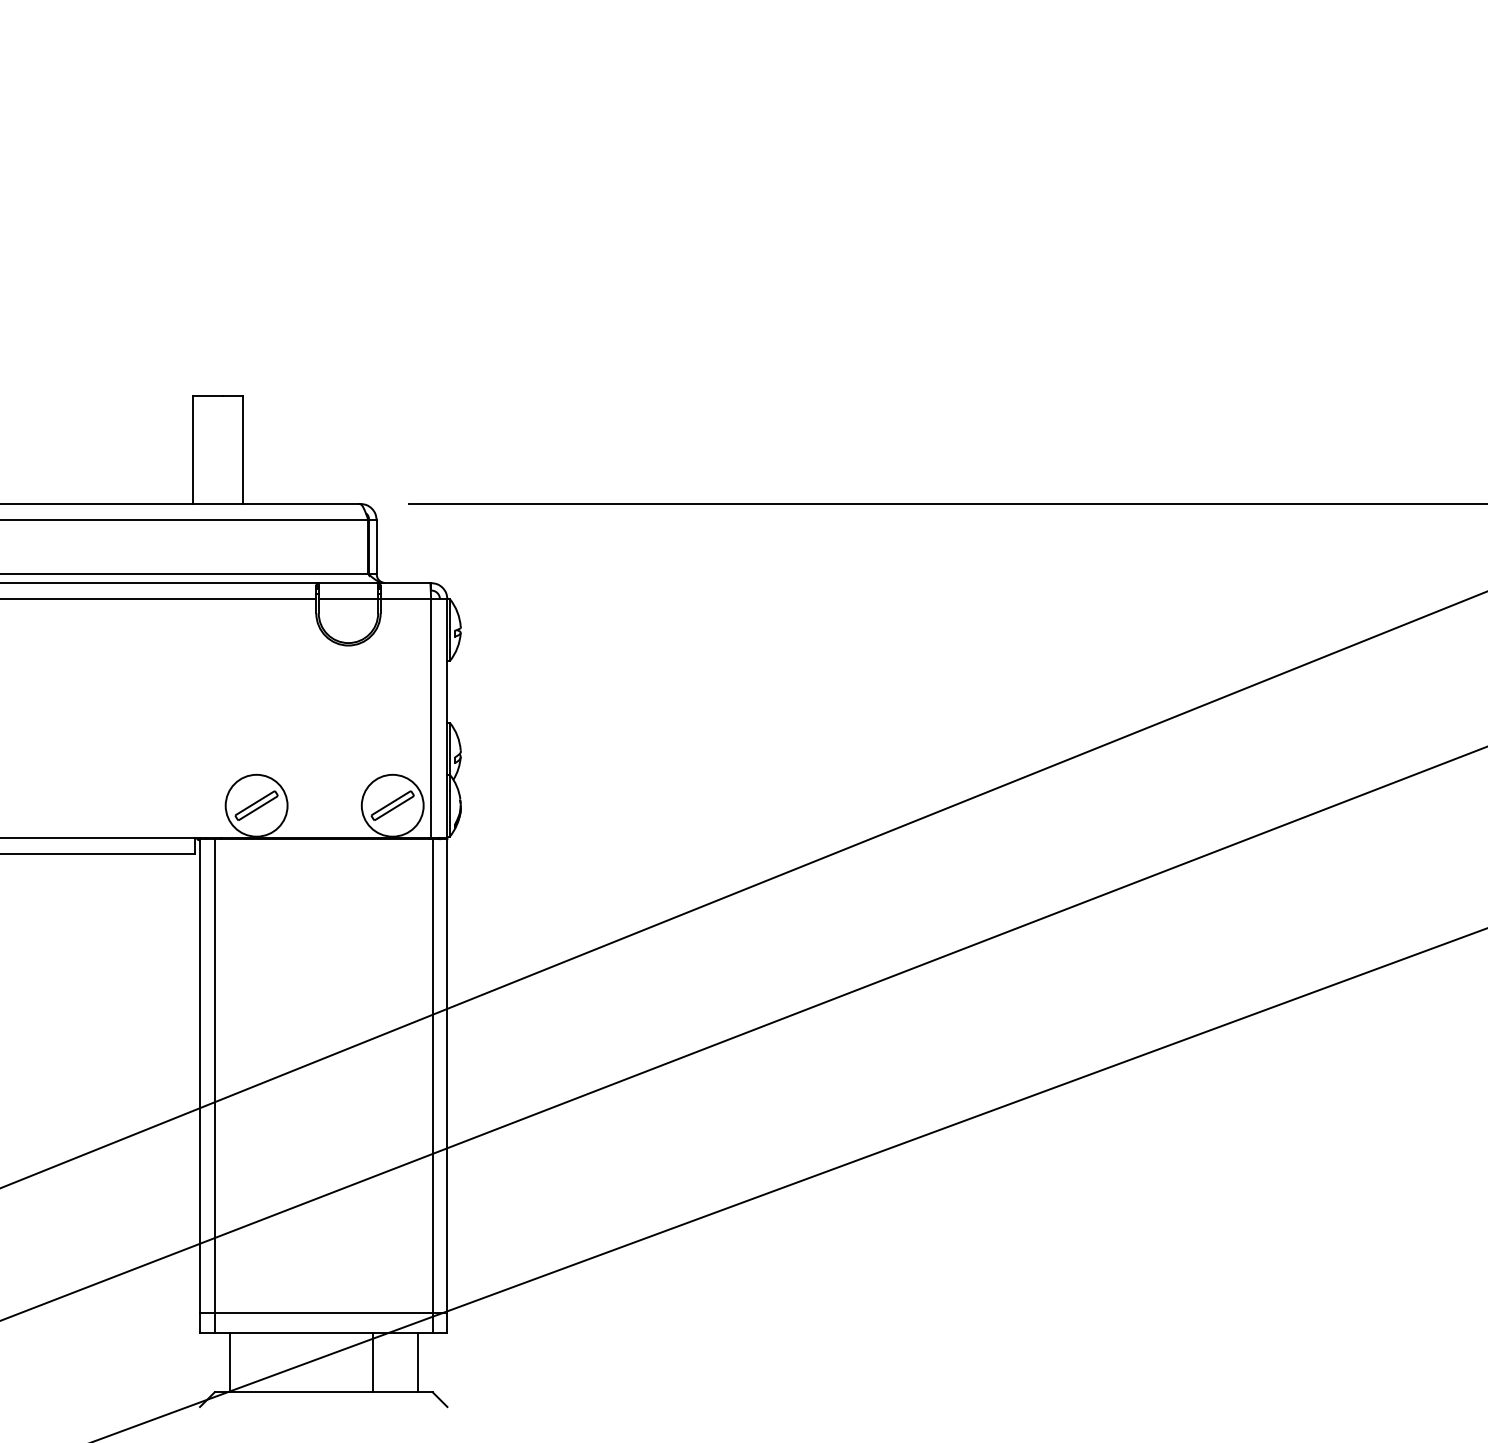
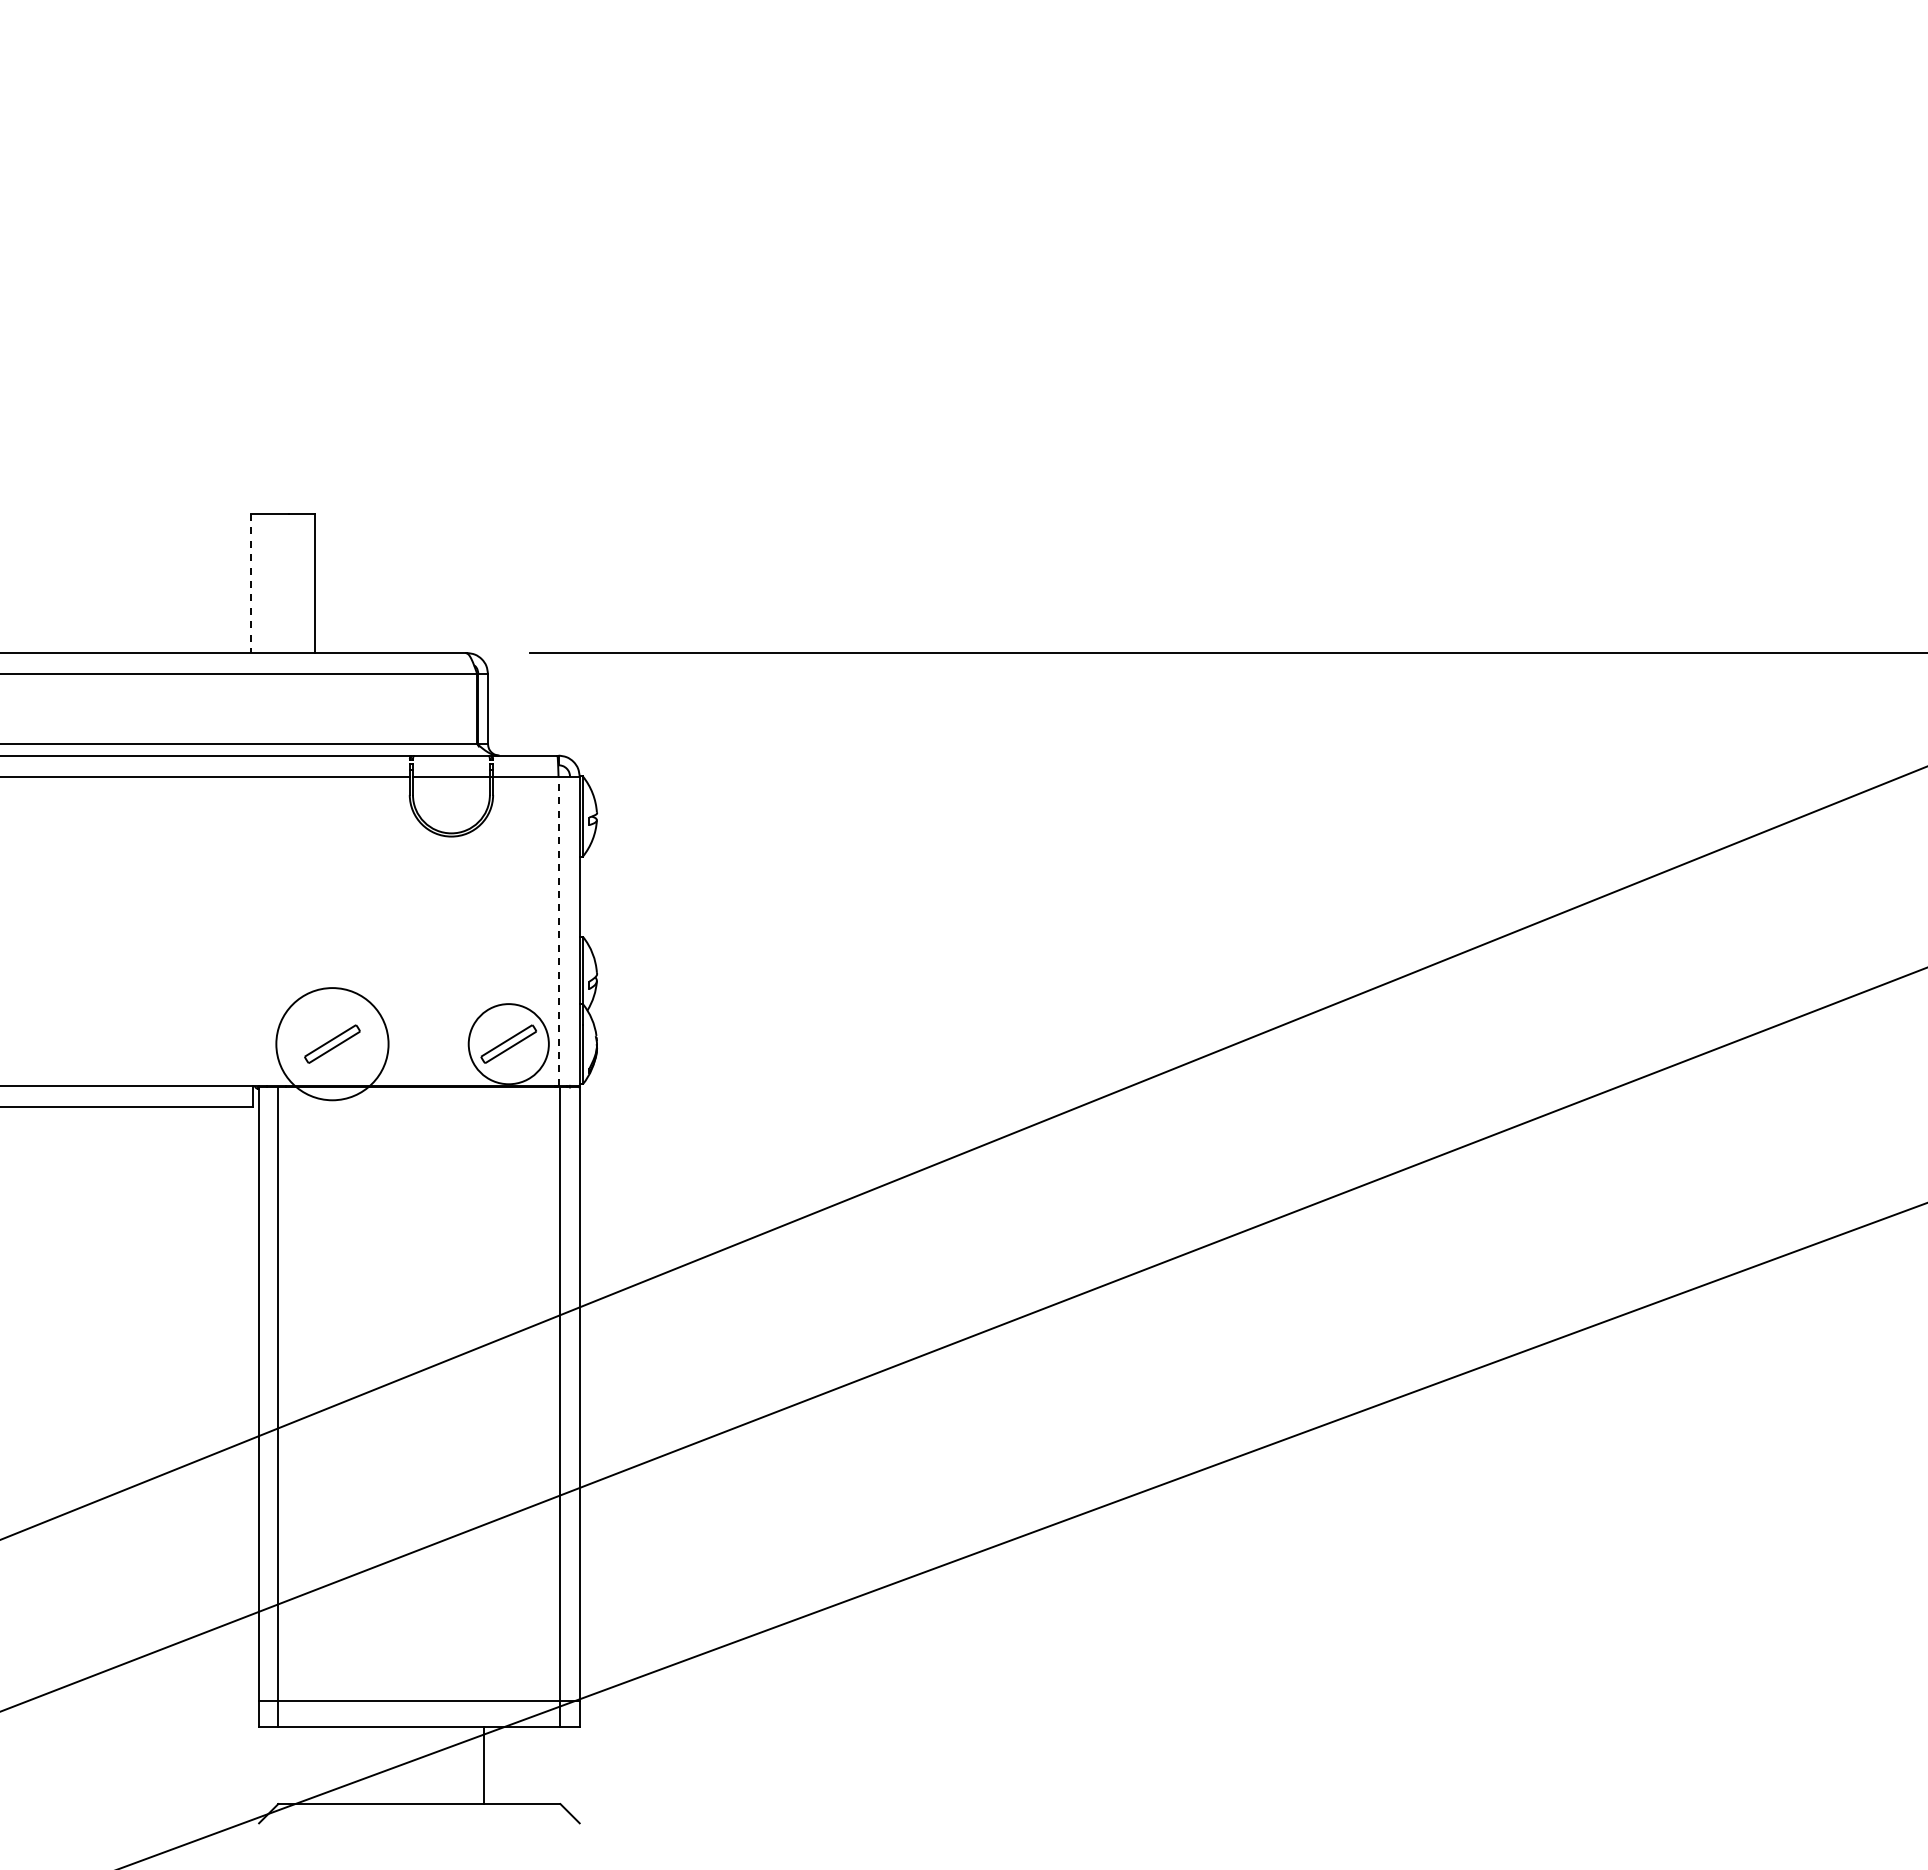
line: (193, 450) -> (250, 583), solid -> dashed
line: (431, 718) -> (558, 931), solid -> dashed
circle: (256, 806) -> (332, 1044), size x1.4
line: (229, 1362) -> (297, 1765), removed
line: (417, 1362) -> (541, 1765), removed

